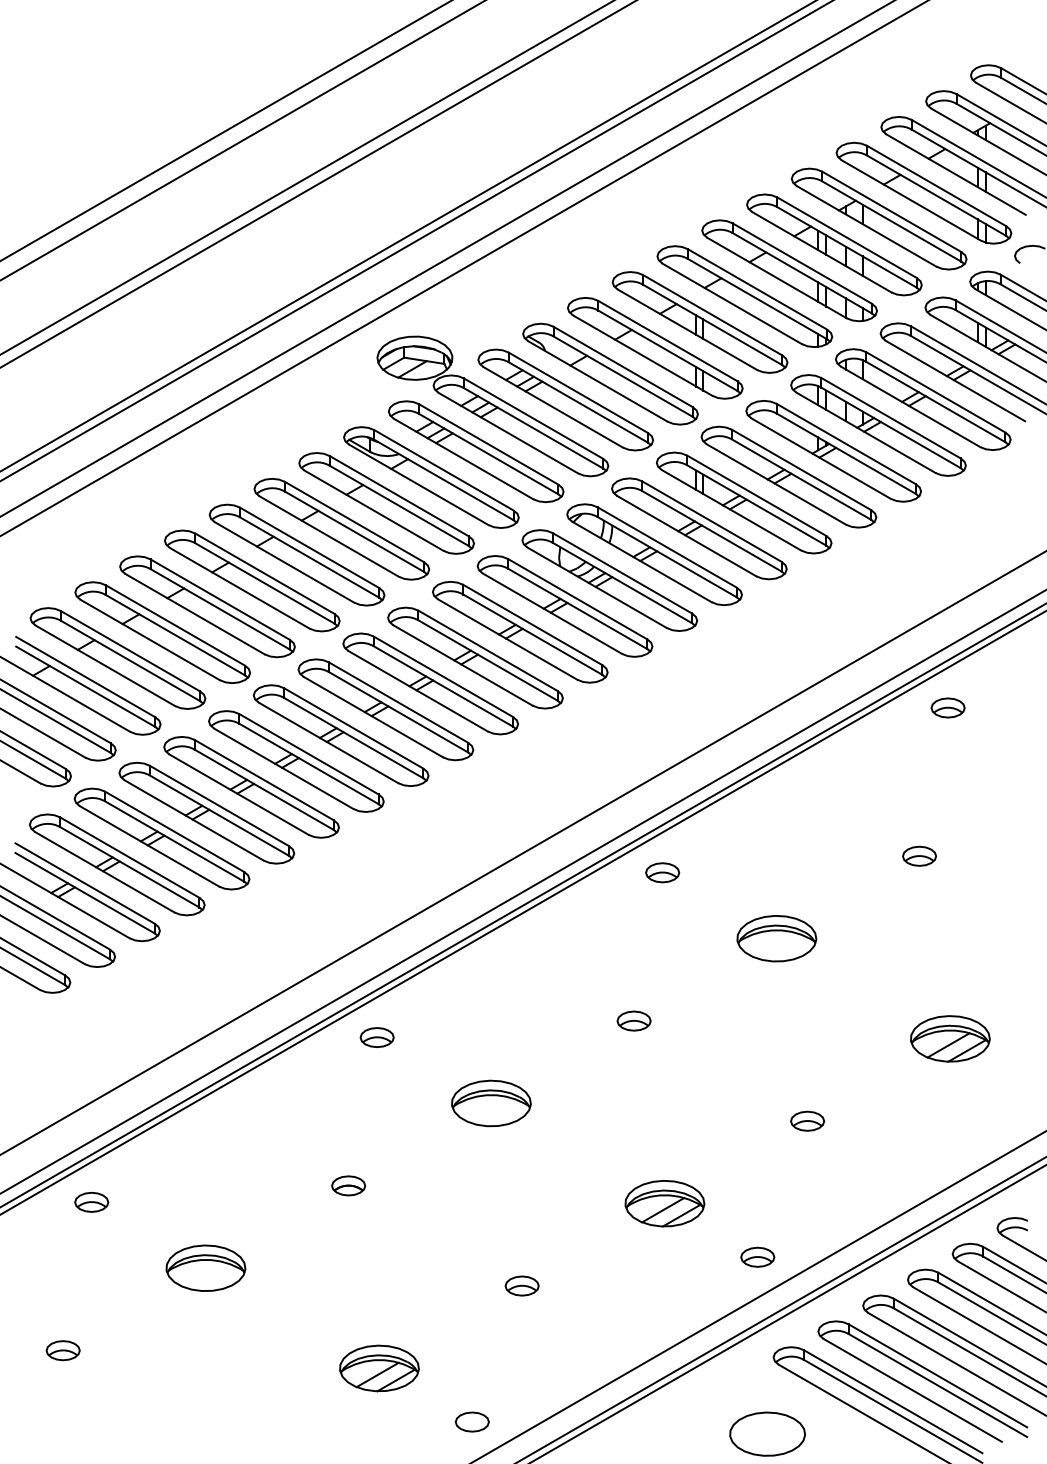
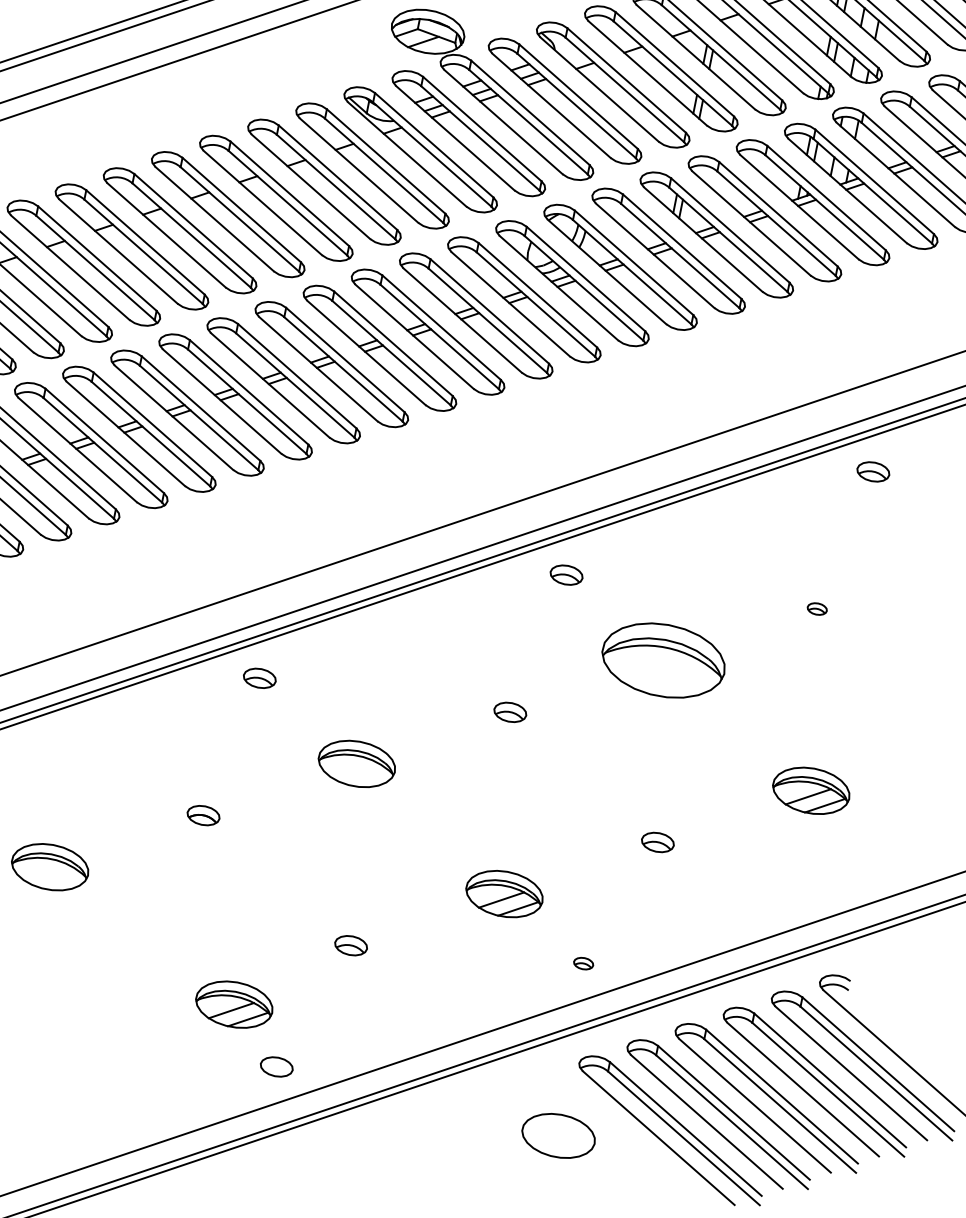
part: (919, 855) -> (817, 608), size x0.6
part: (776, 938) -> (663, 660), size x1.6
part: (757, 1256) -> (583, 962), size x0.6
part: (379, 1368) -> (234, 1004), moved

